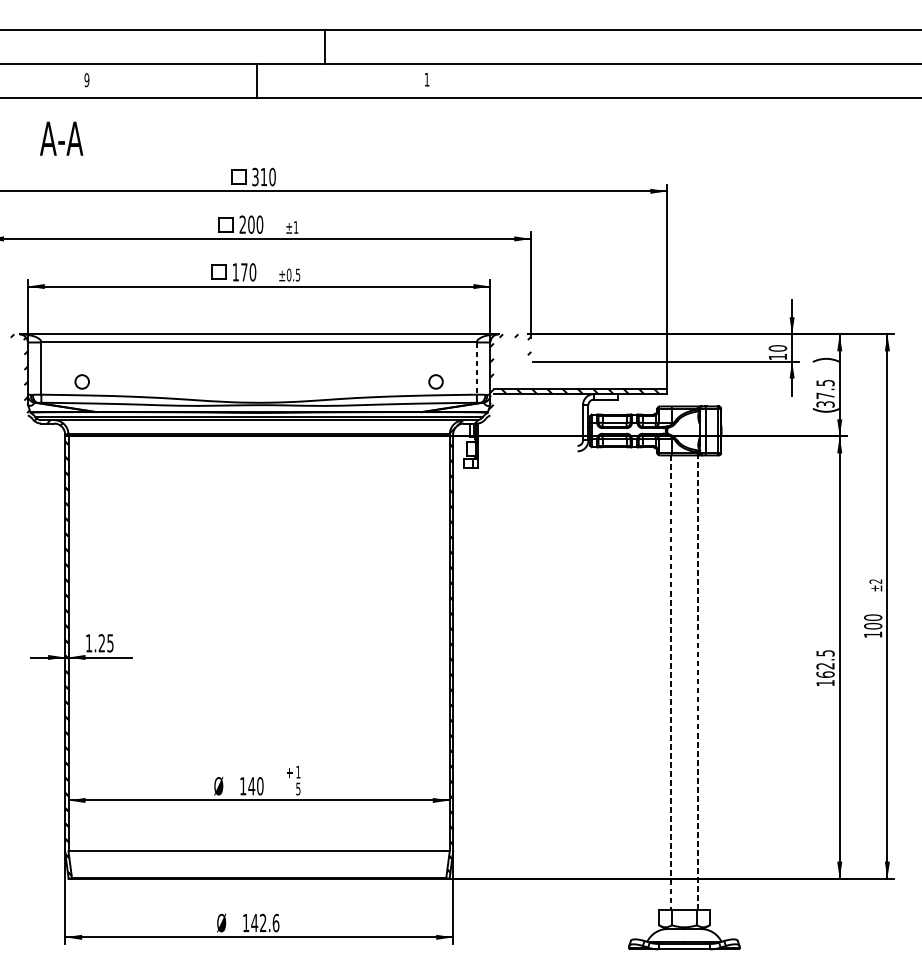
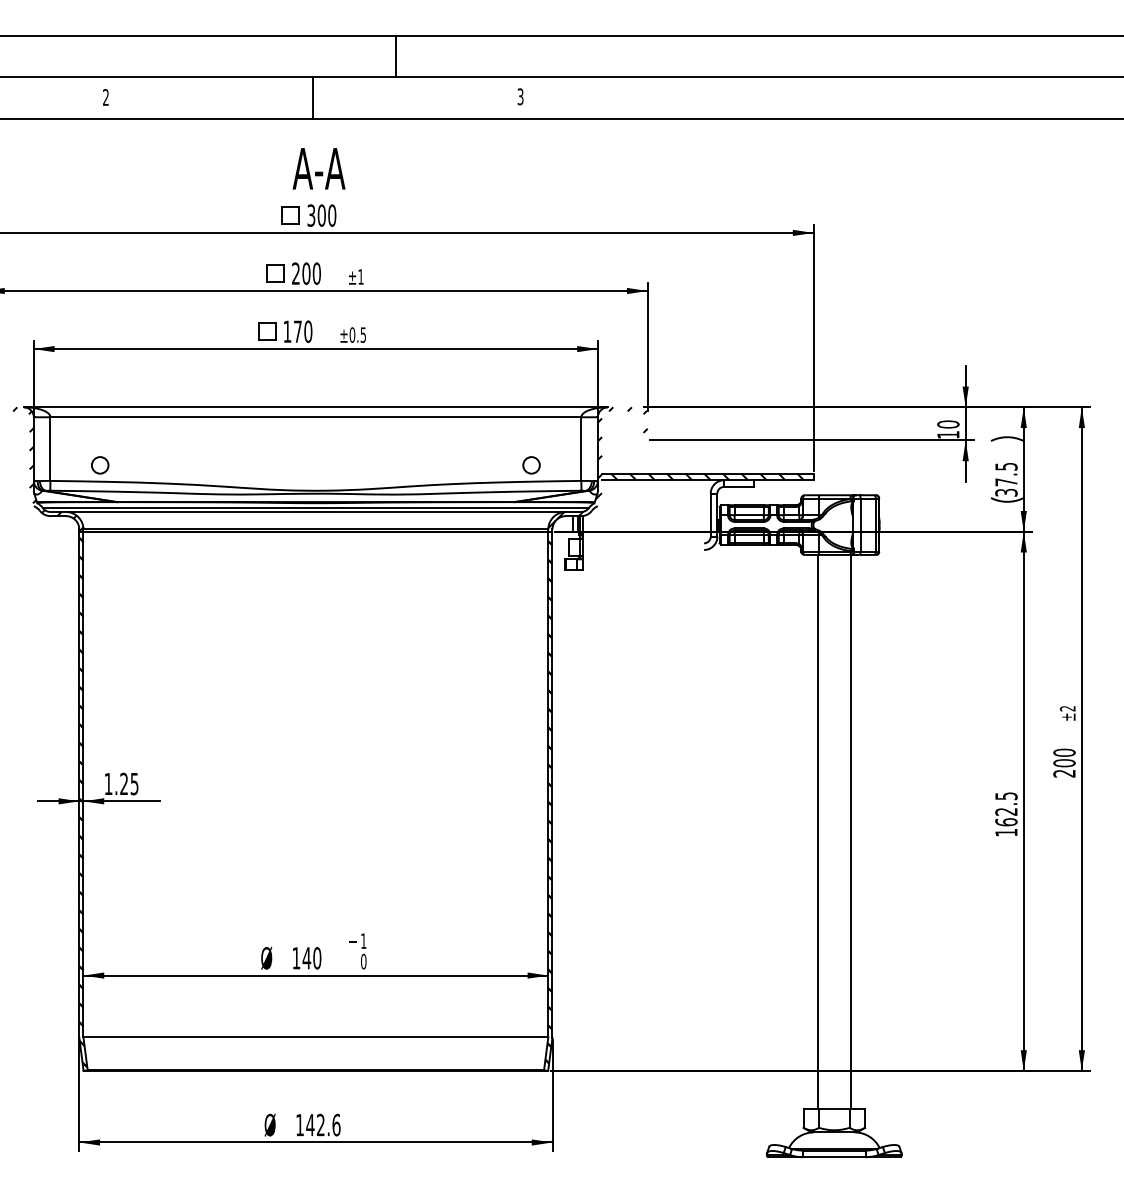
text: (426, 79) -> (520, 96), 1 -> 3
text: (86, 80) -> (105, 97), 9 -> 2
text: (61, 138) -> (318, 168), moved
text: (263, 177) -> (321, 215), 310 -> 300
line: (476, 368) -> (581, 449), dashed -> solid
text: (873, 634) -> (1064, 773), 100 -> 200
line: (697, 682) -> (850, 831), dashed -> solid
line: (670, 683) -> (817, 832), dashed -> solid
text: (298, 788) -> (363, 961), 5 -> 0

